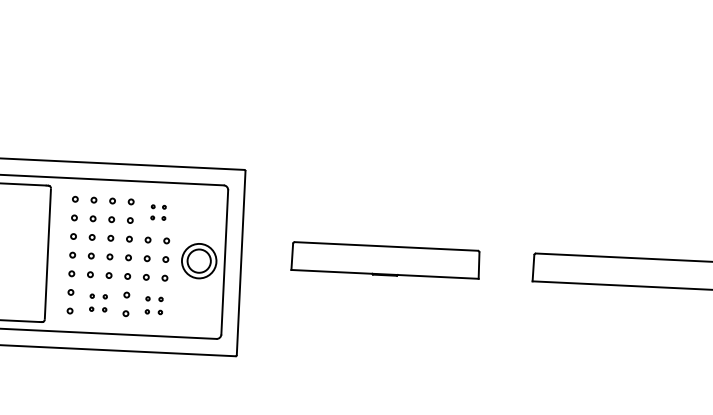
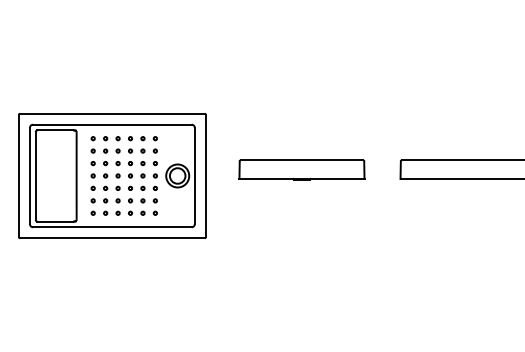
part: (157, 211) -> (148, 144), size x1.67
part: (97, 302) -> (111, 206), size x1.43
part: (153, 304) -> (148, 206), size x1.43

